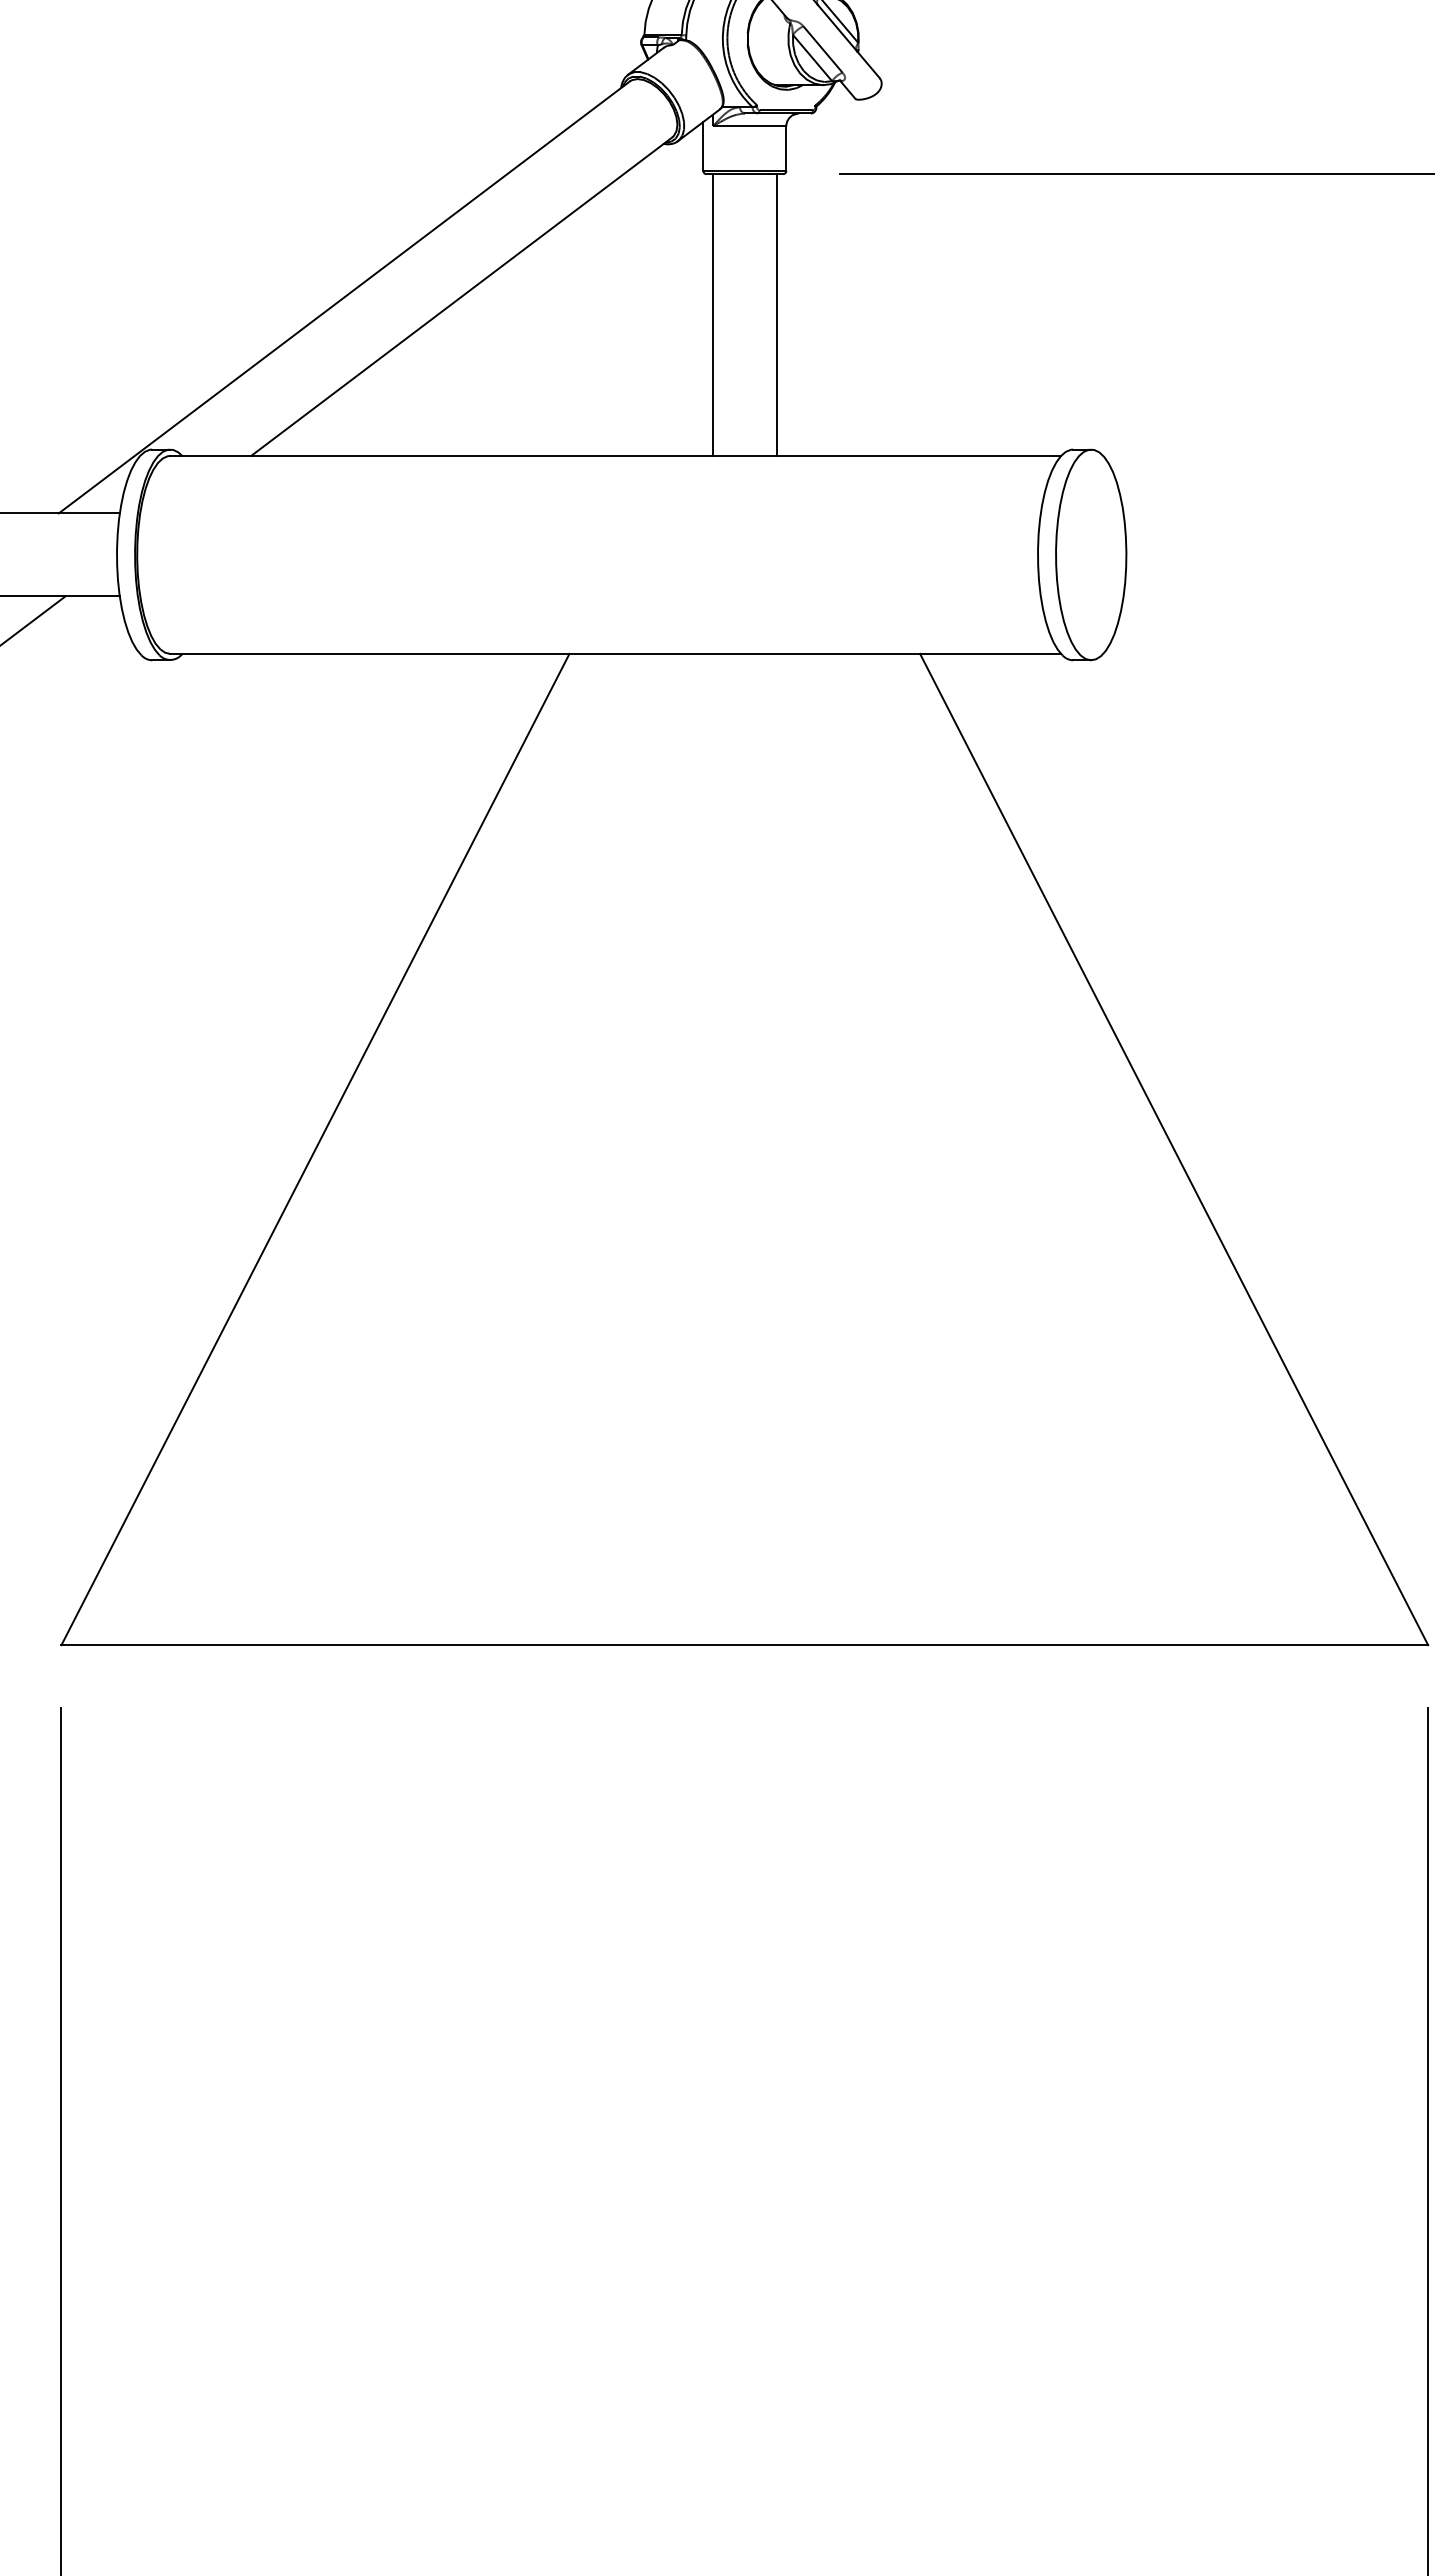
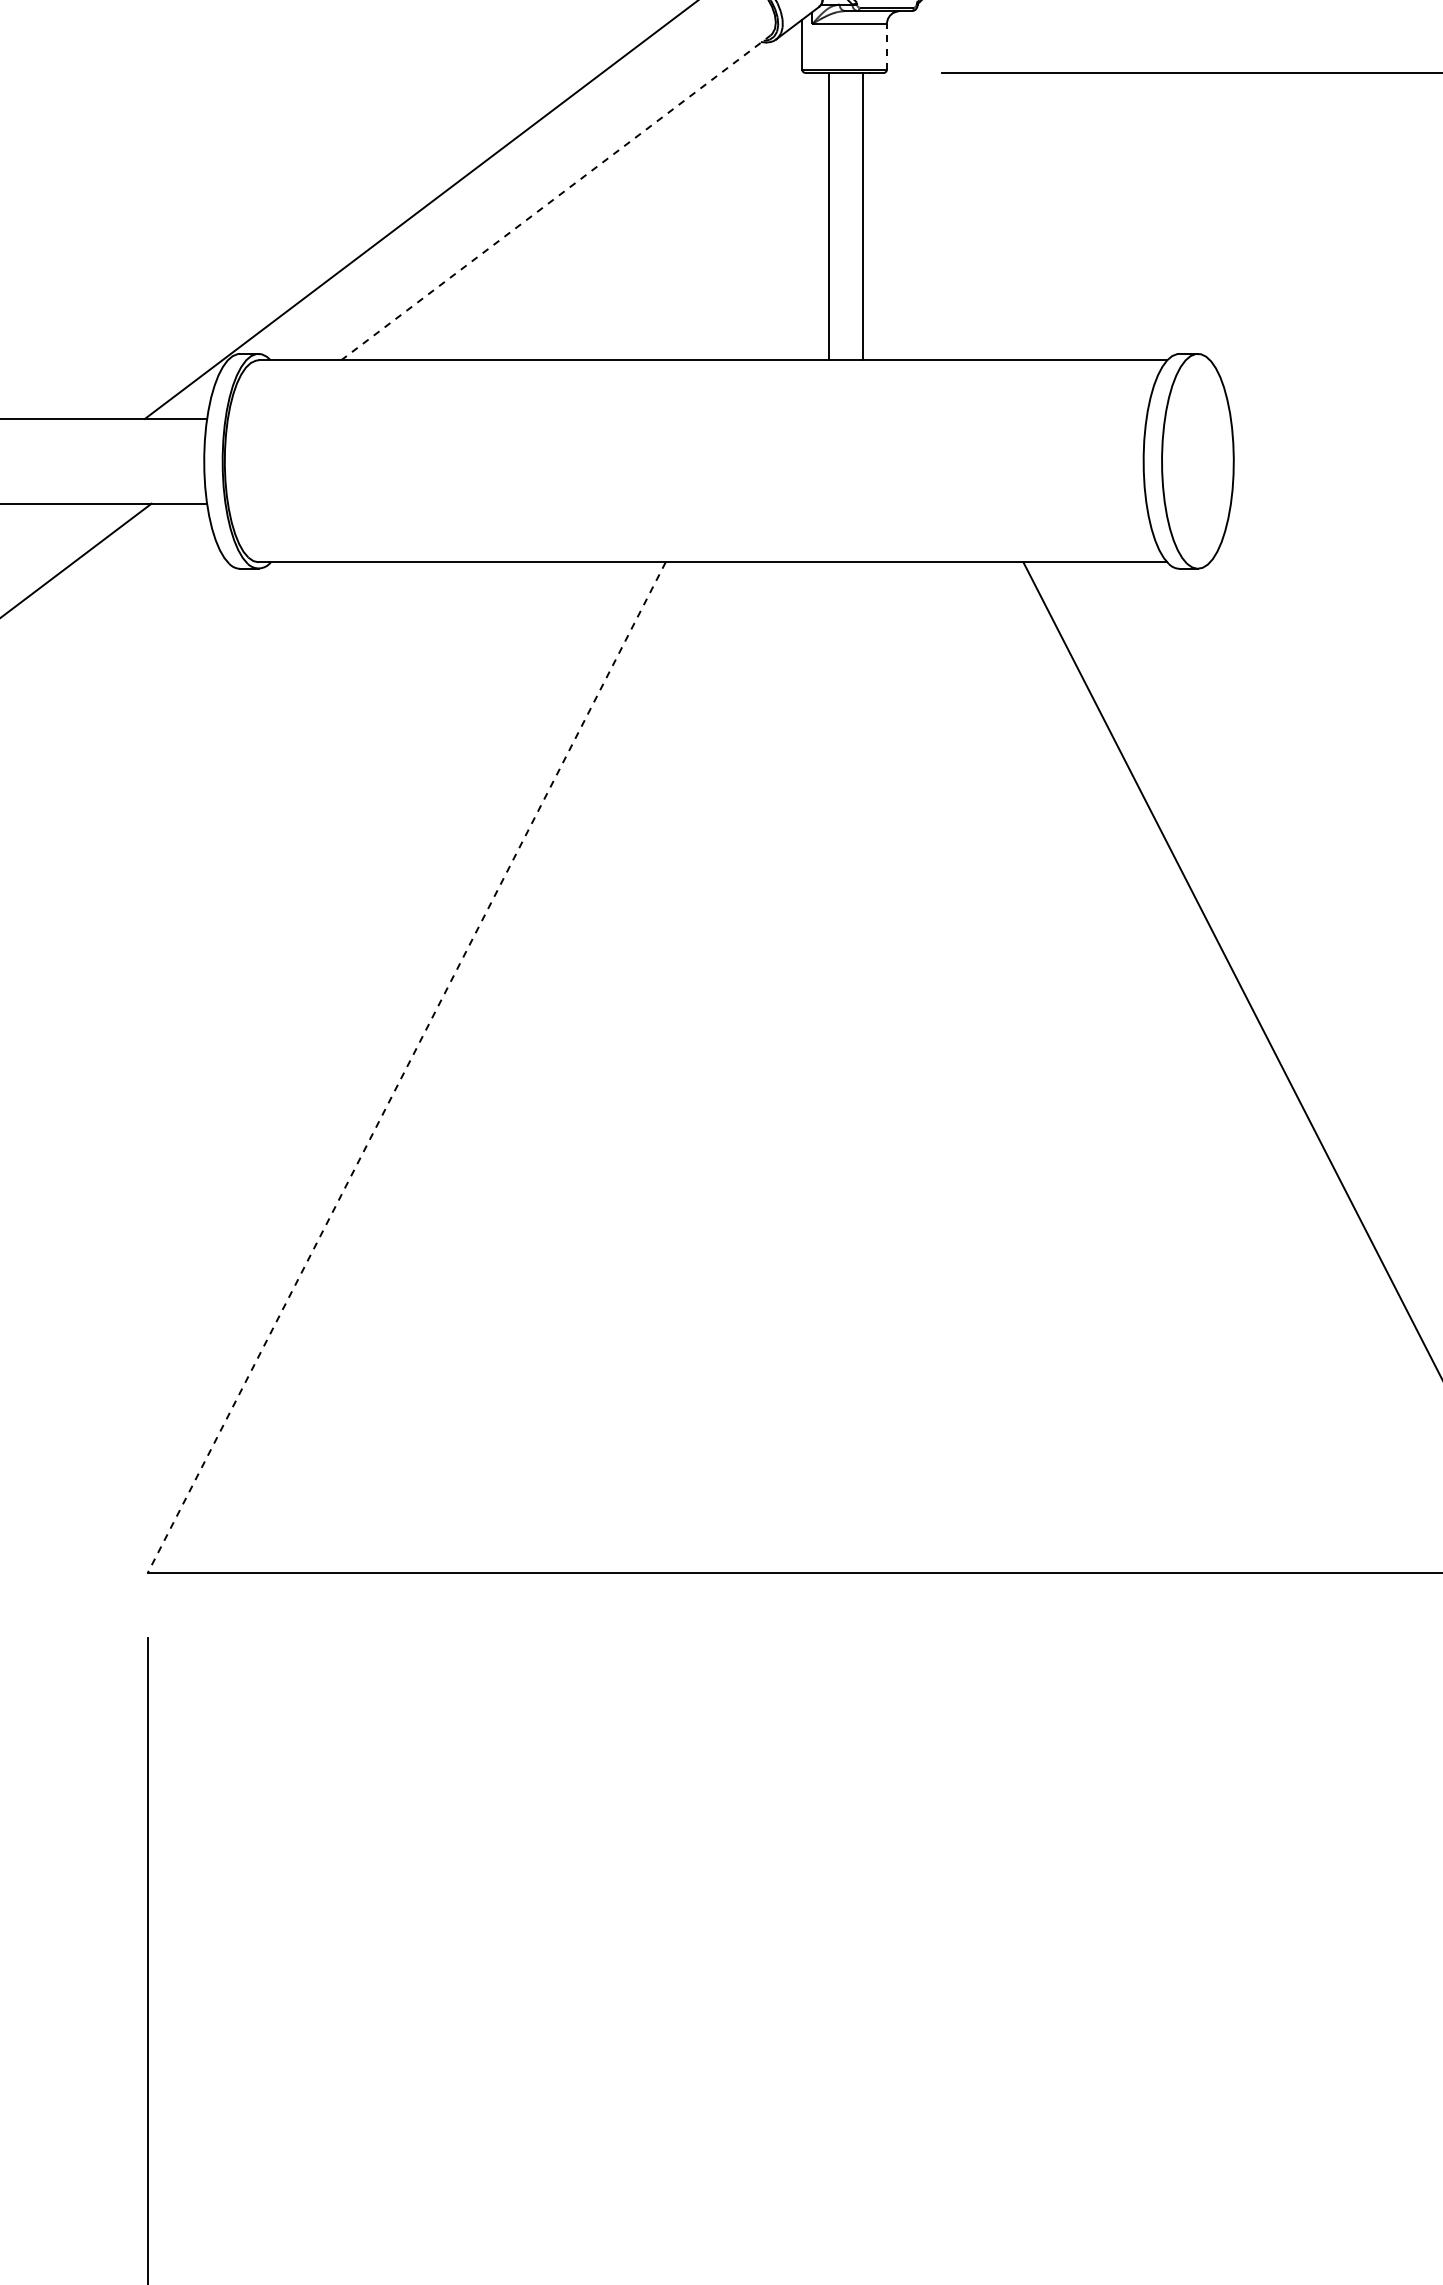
line: (786, 148) -> (887, 46), solid -> dashed
line: (461, 296) -> (555, 197), solid -> dashed
line: (712, 314) -> (862, 216), moved
line: (776, 314) -> (828, 216), moved
line: (315, 1149) -> (406, 1067), solid -> dashed

